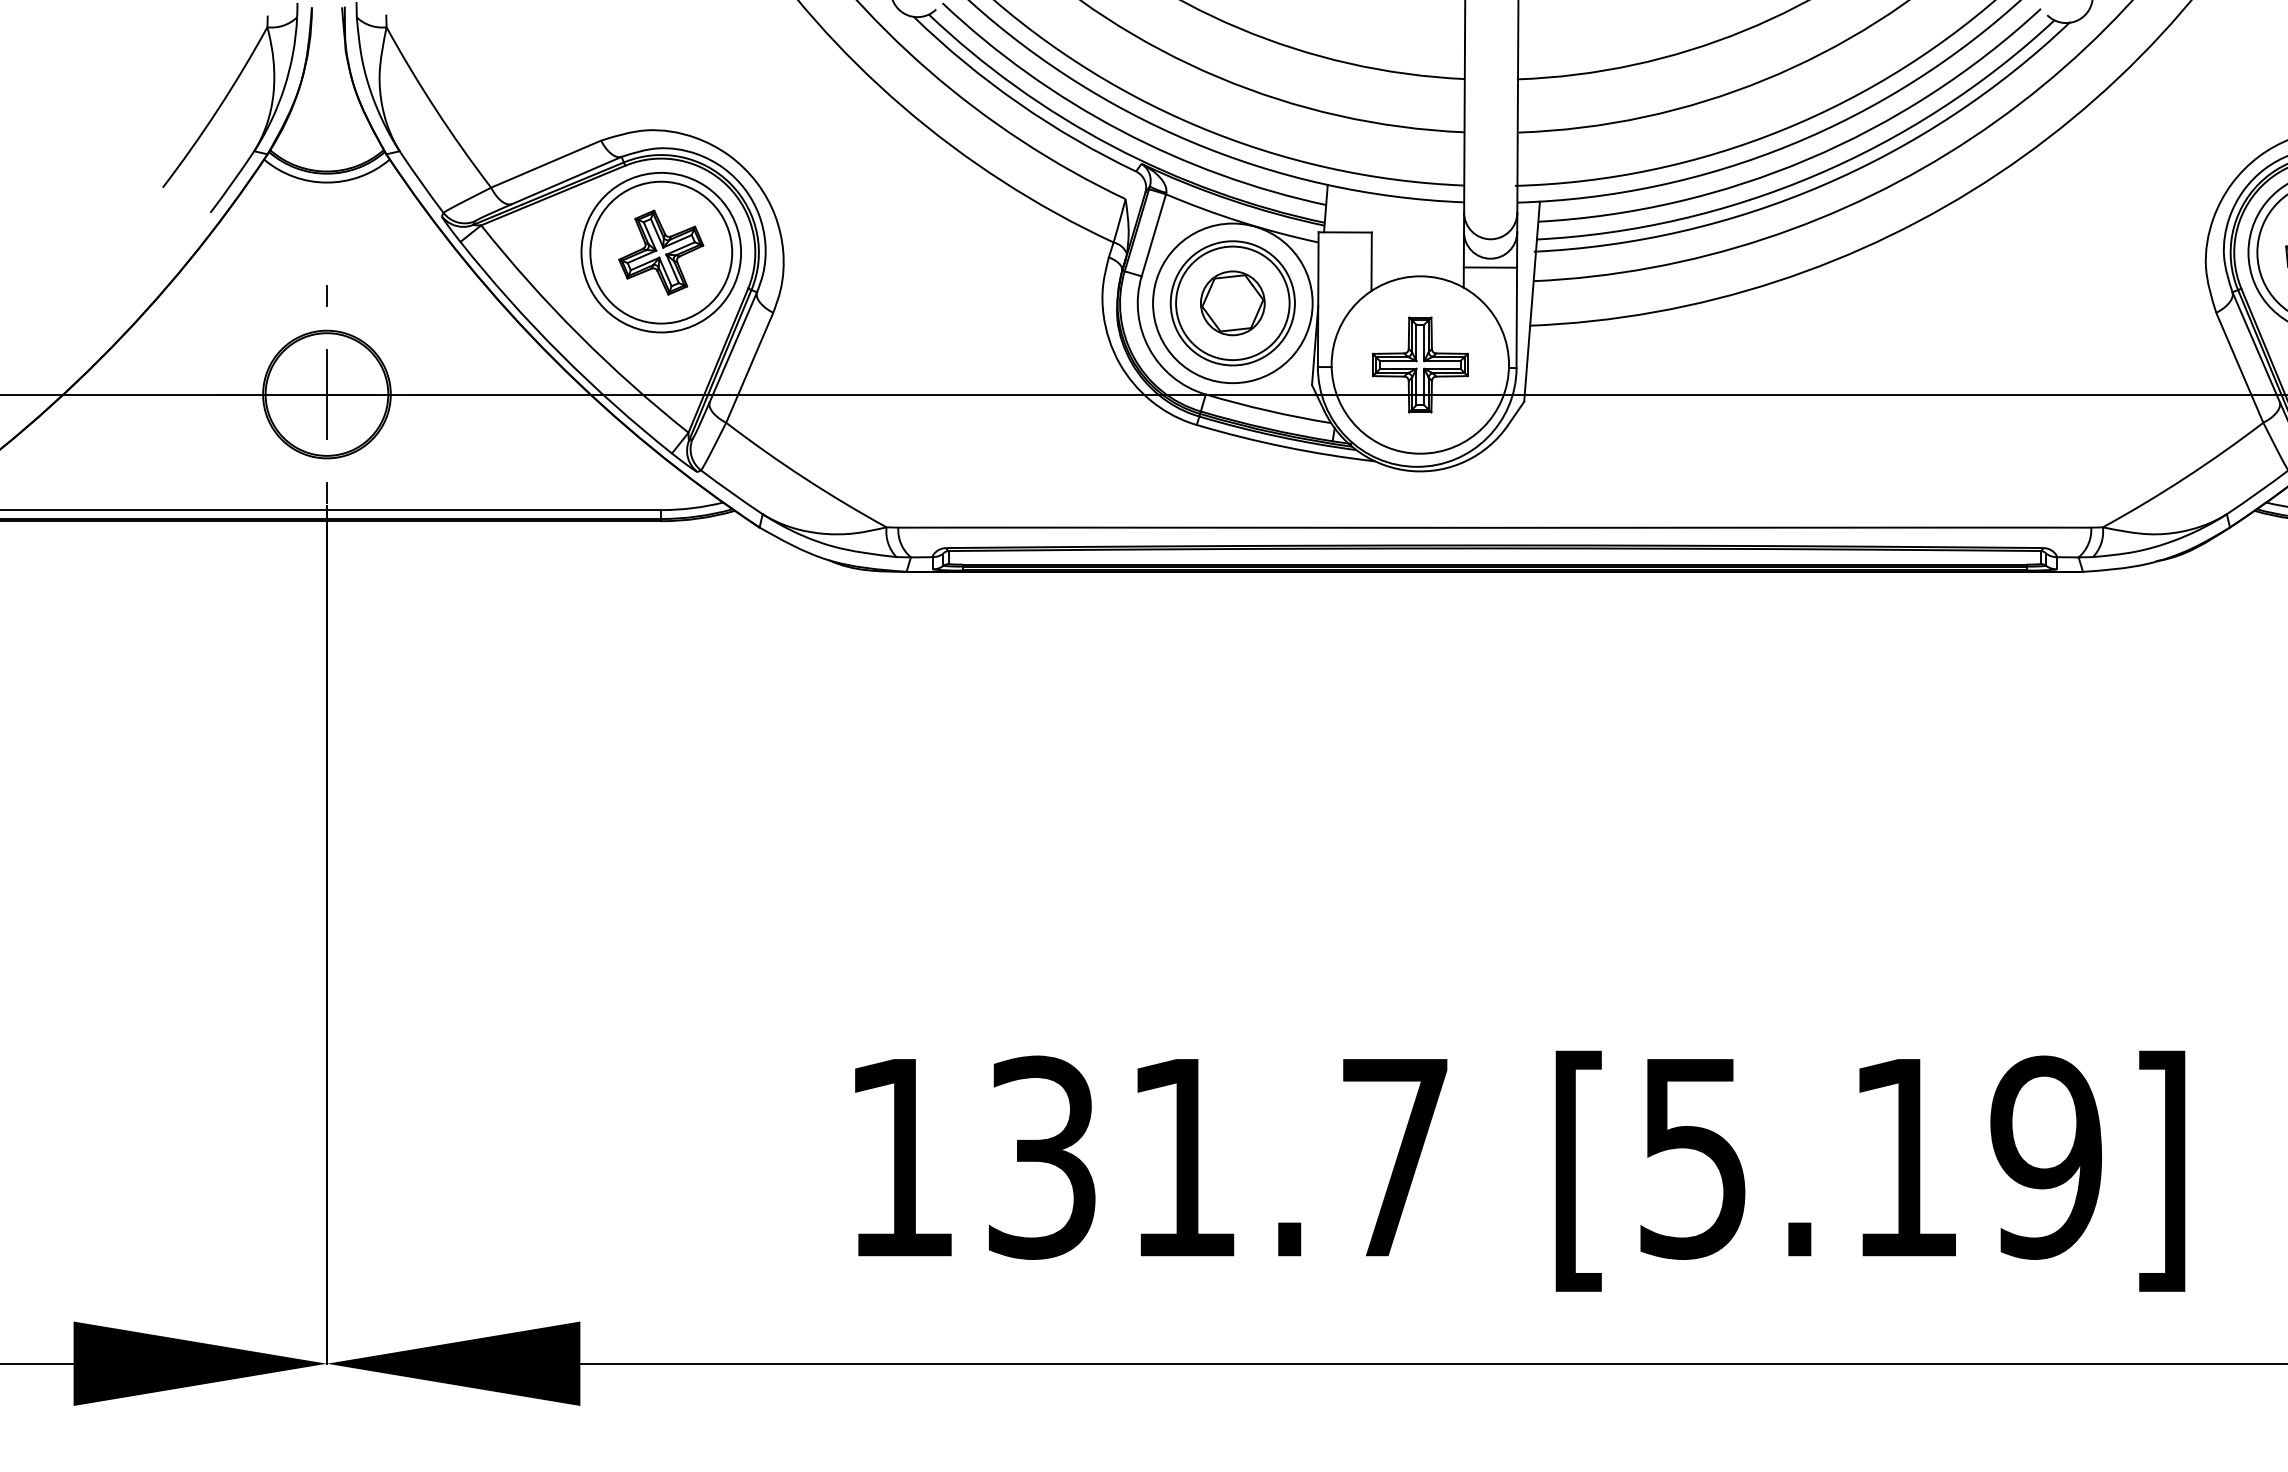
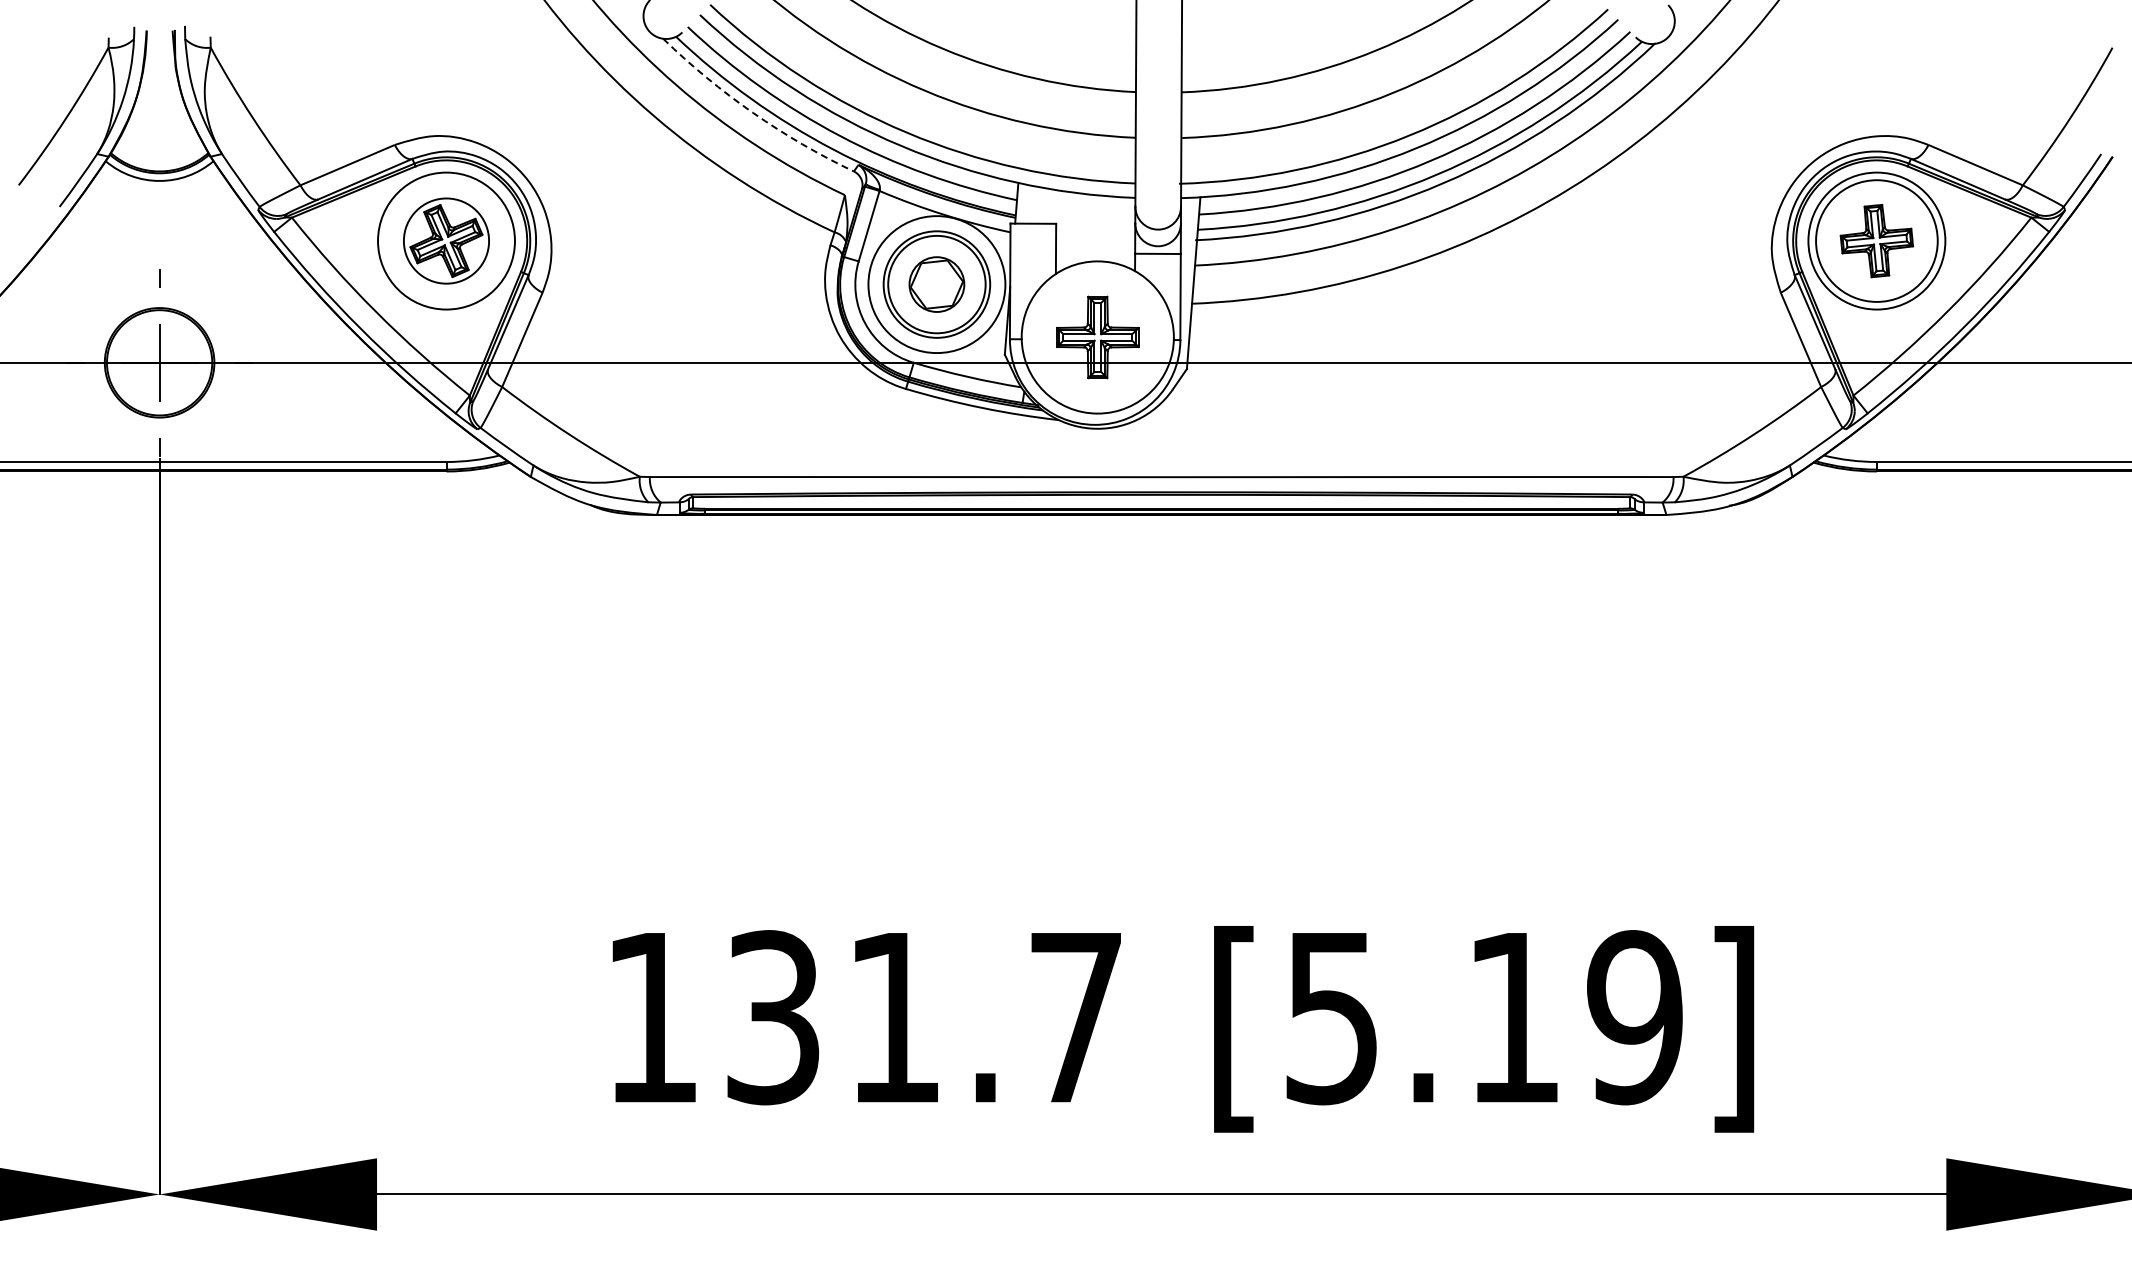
arc: (1019, 102) -> (753, 112), solid -> dashed
circle: (661, 251) -> (446, 240), size x0.7

